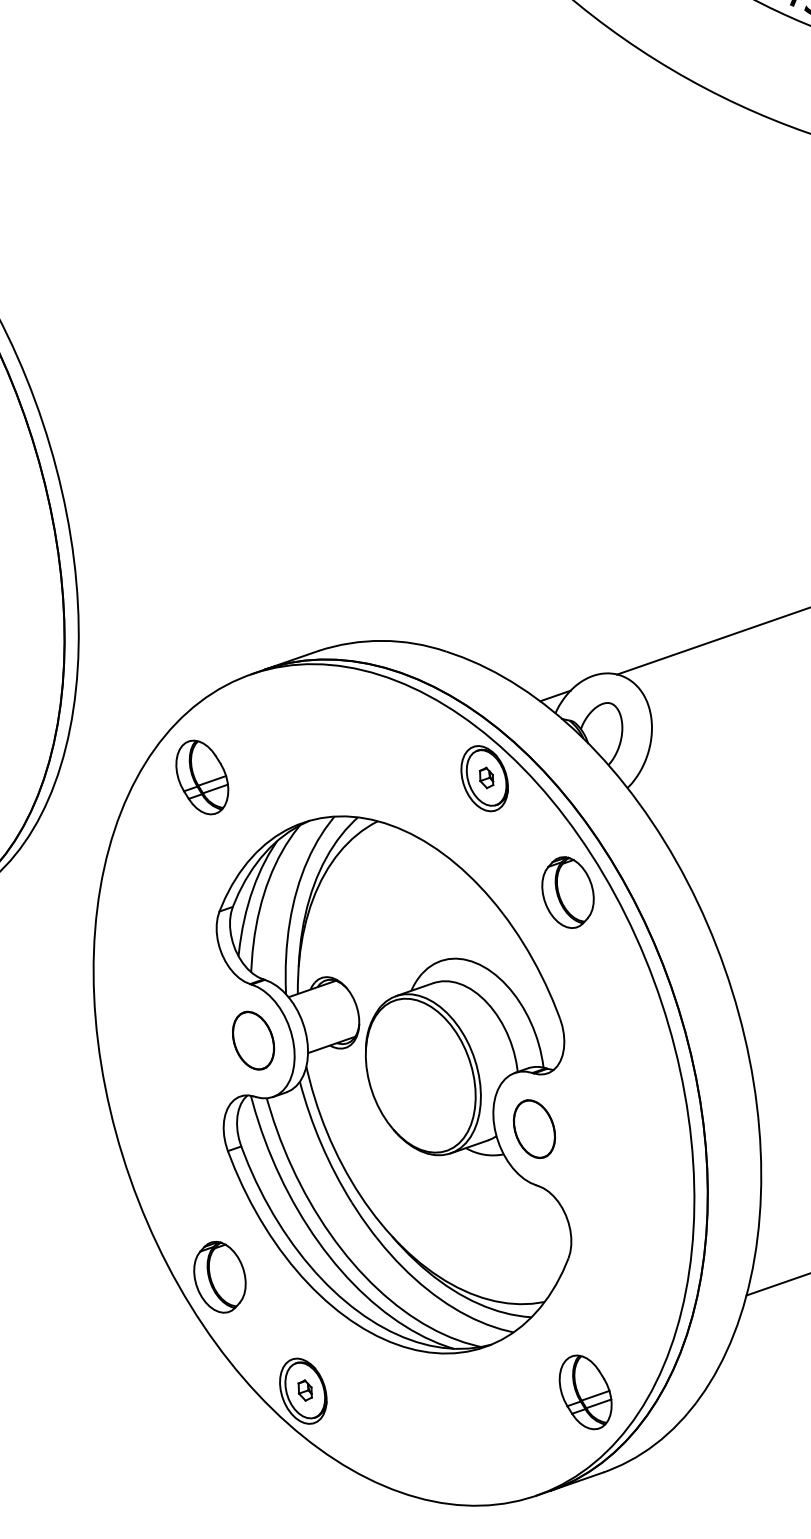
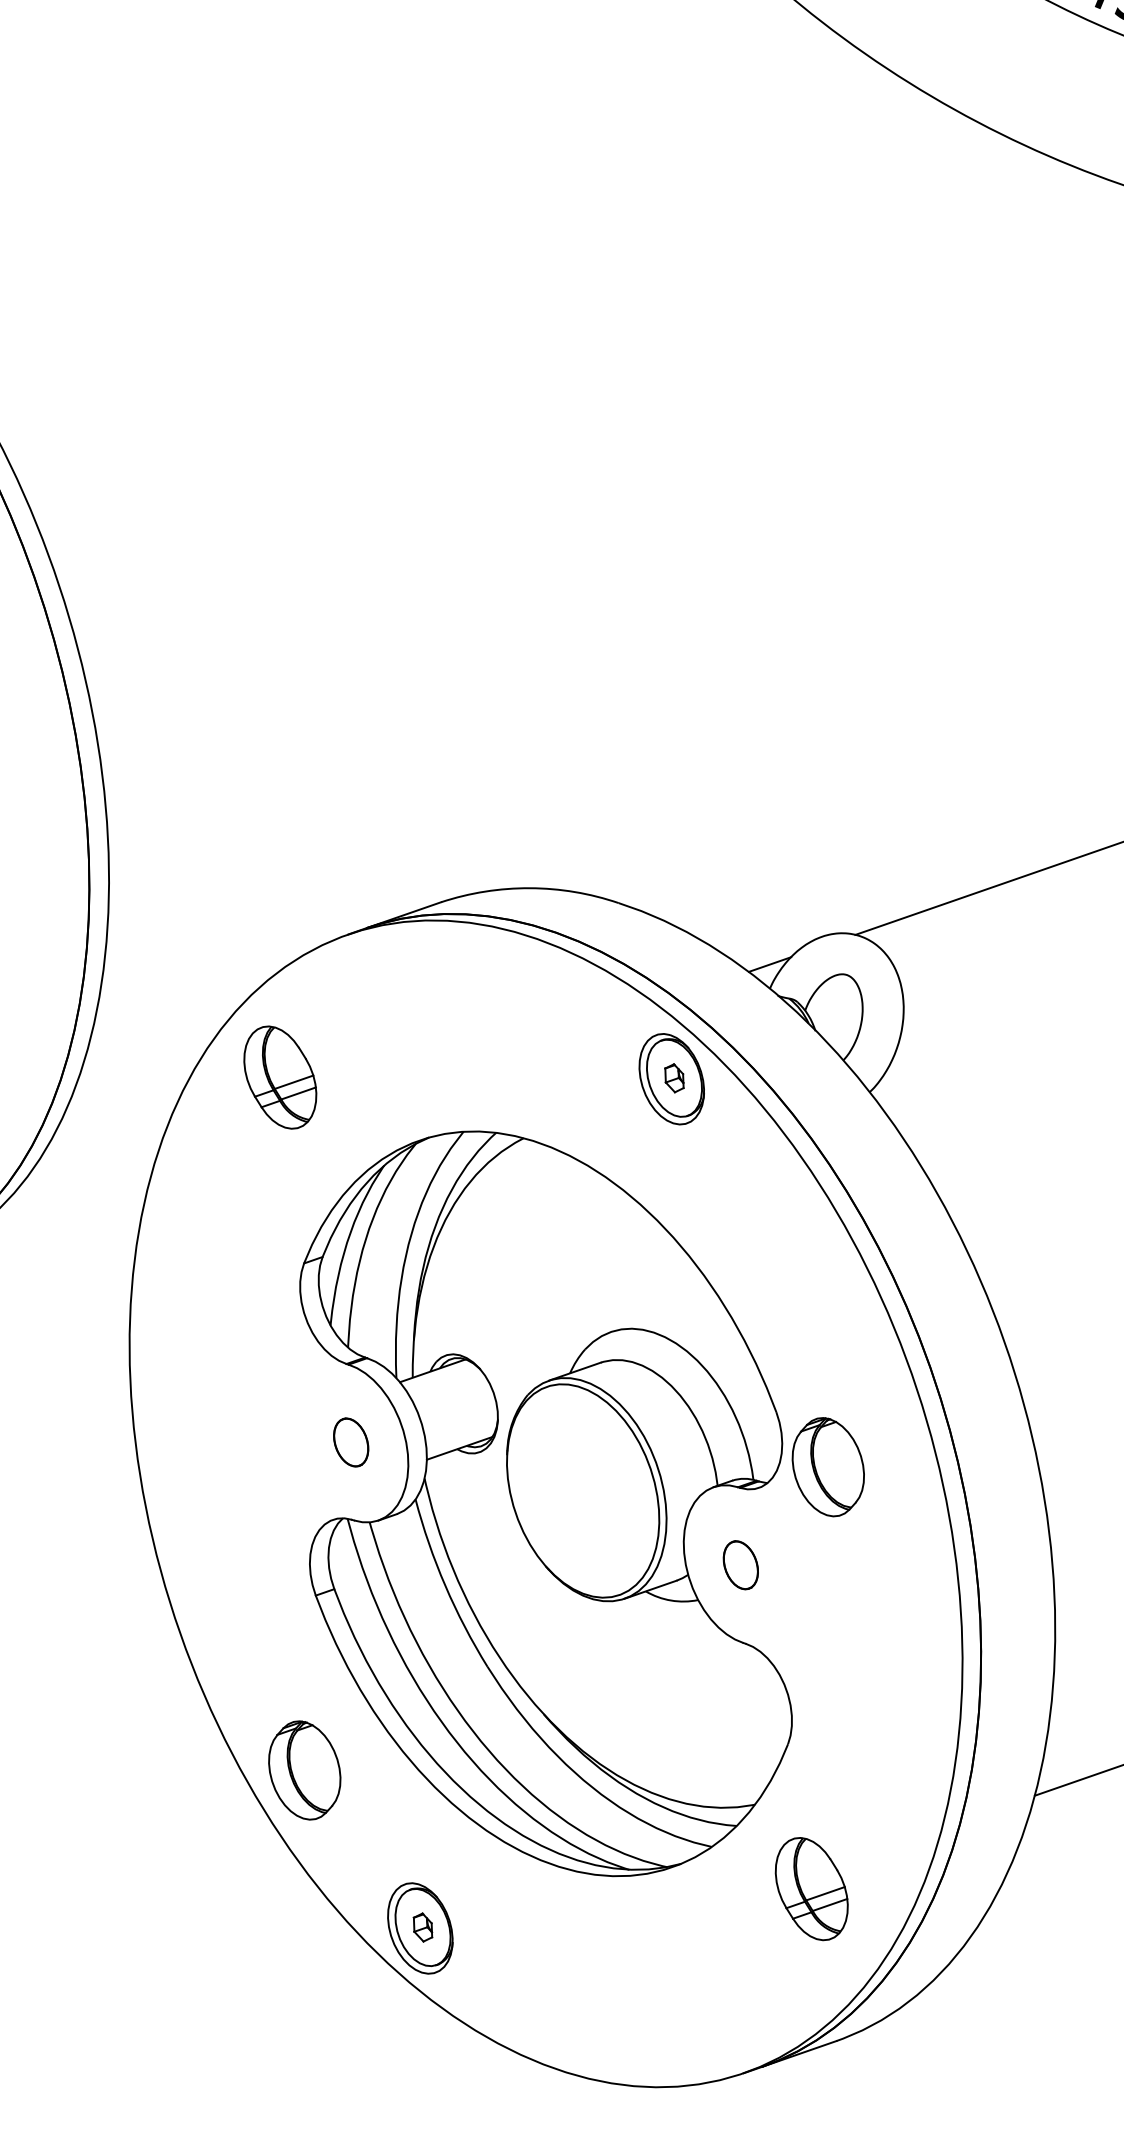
part: (567, 892) -> (827, 1467), moved
part: (252, 1040) -> (350, 1442), size x0.6
part: (534, 1129) -> (740, 1565), size x0.6
part: (585, 1392) -> (811, 1889), moved

